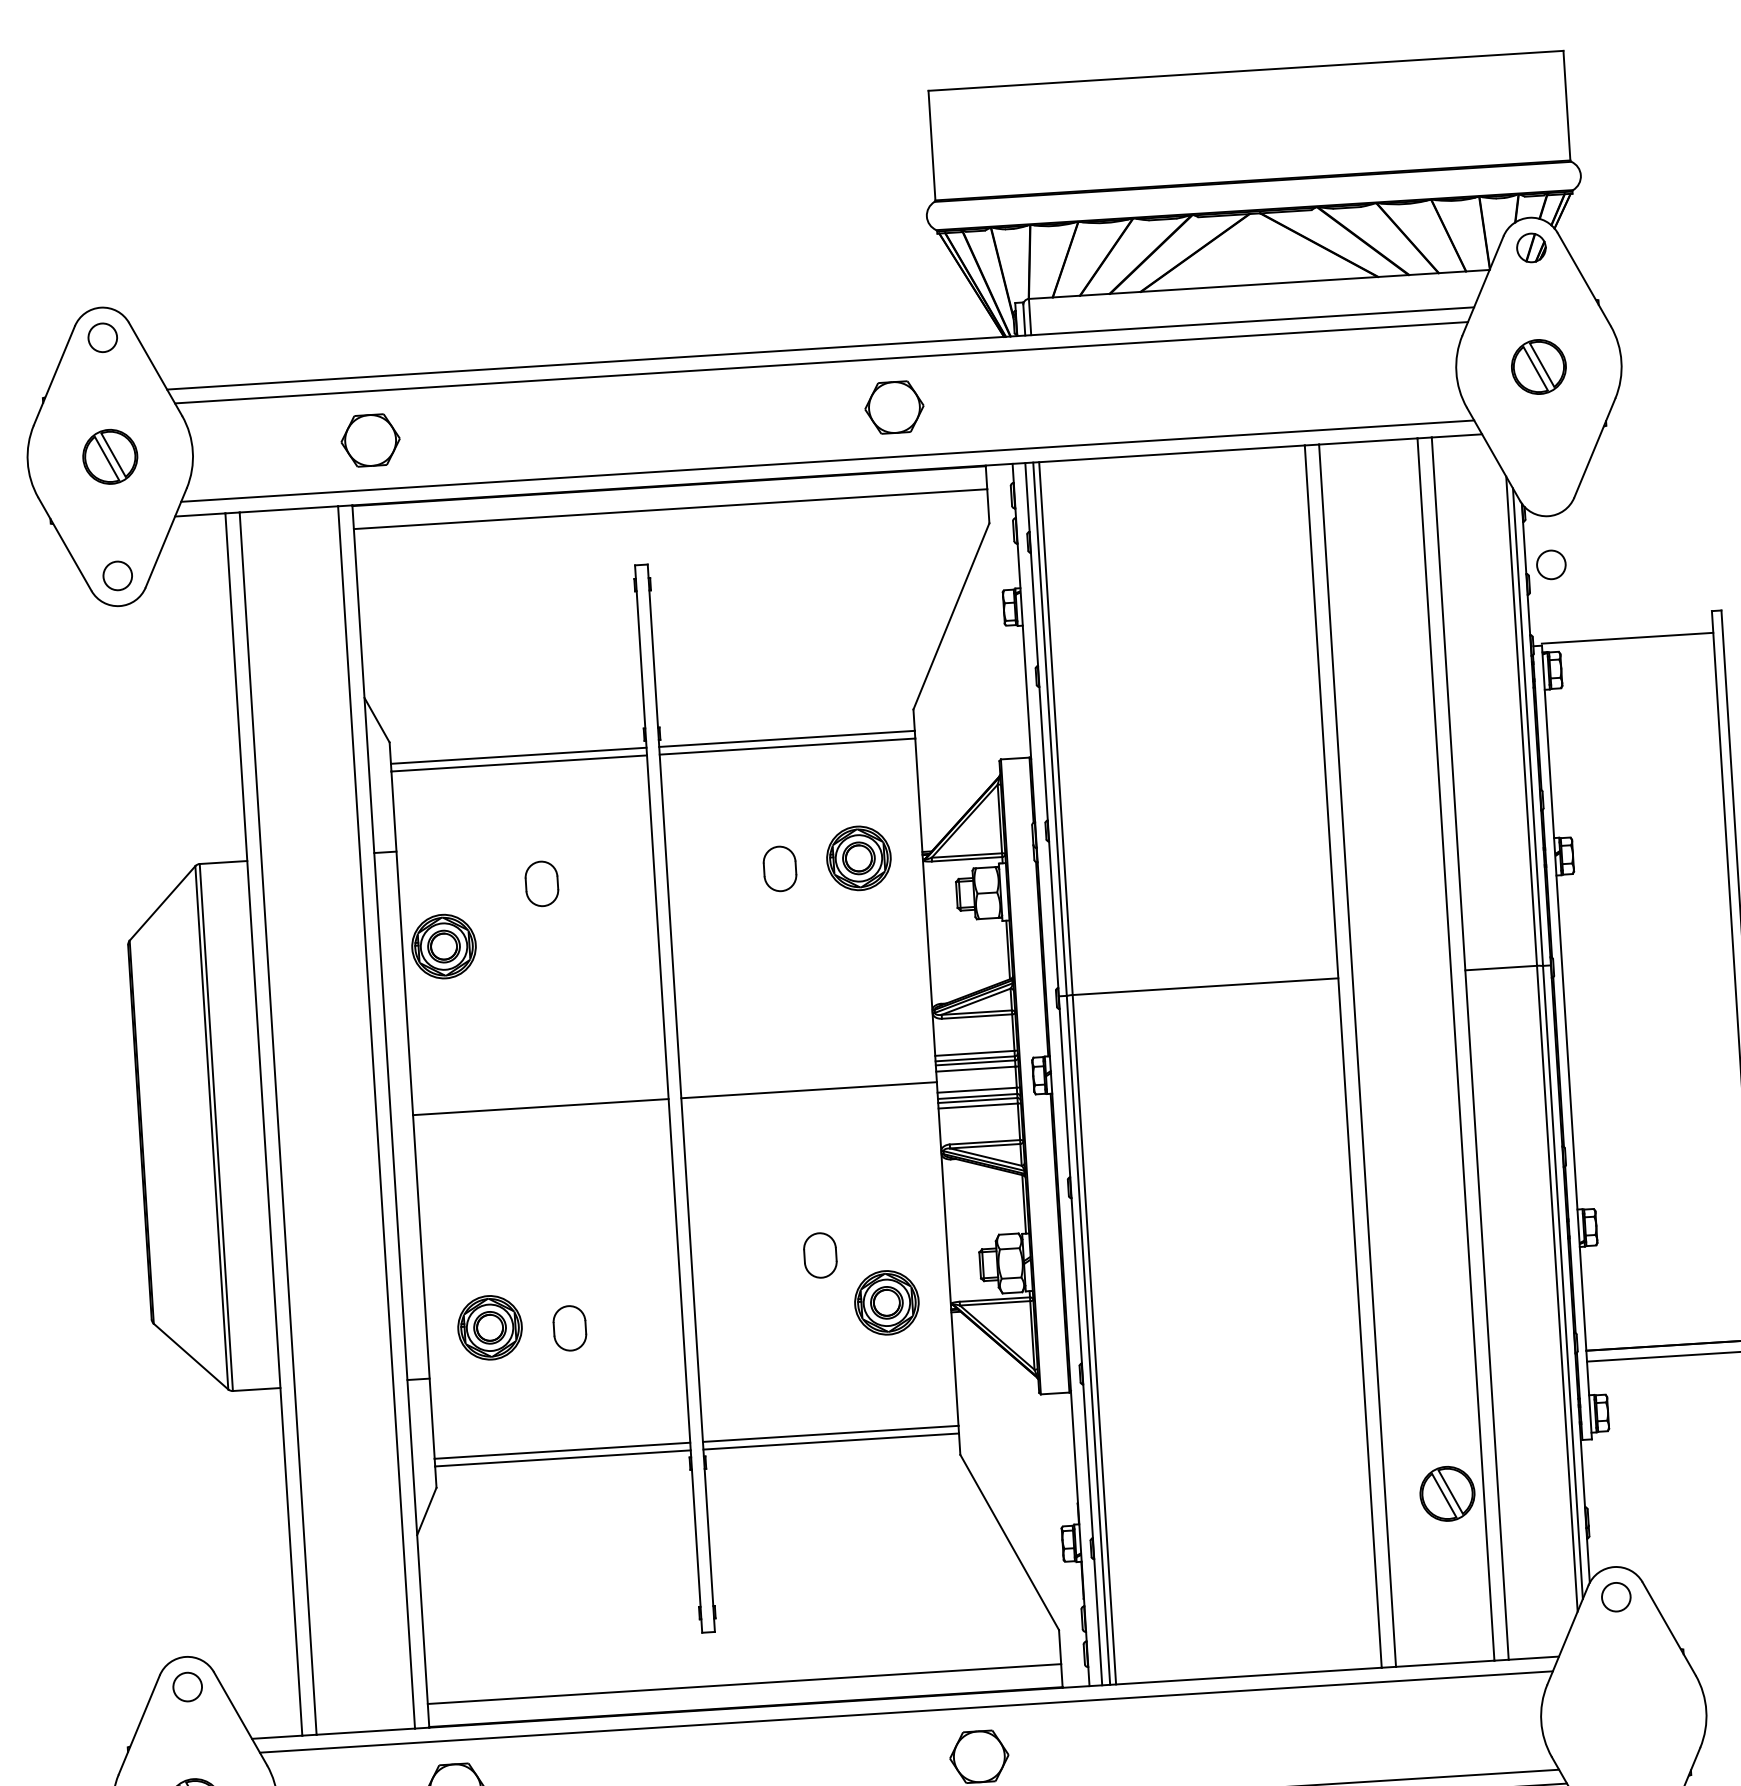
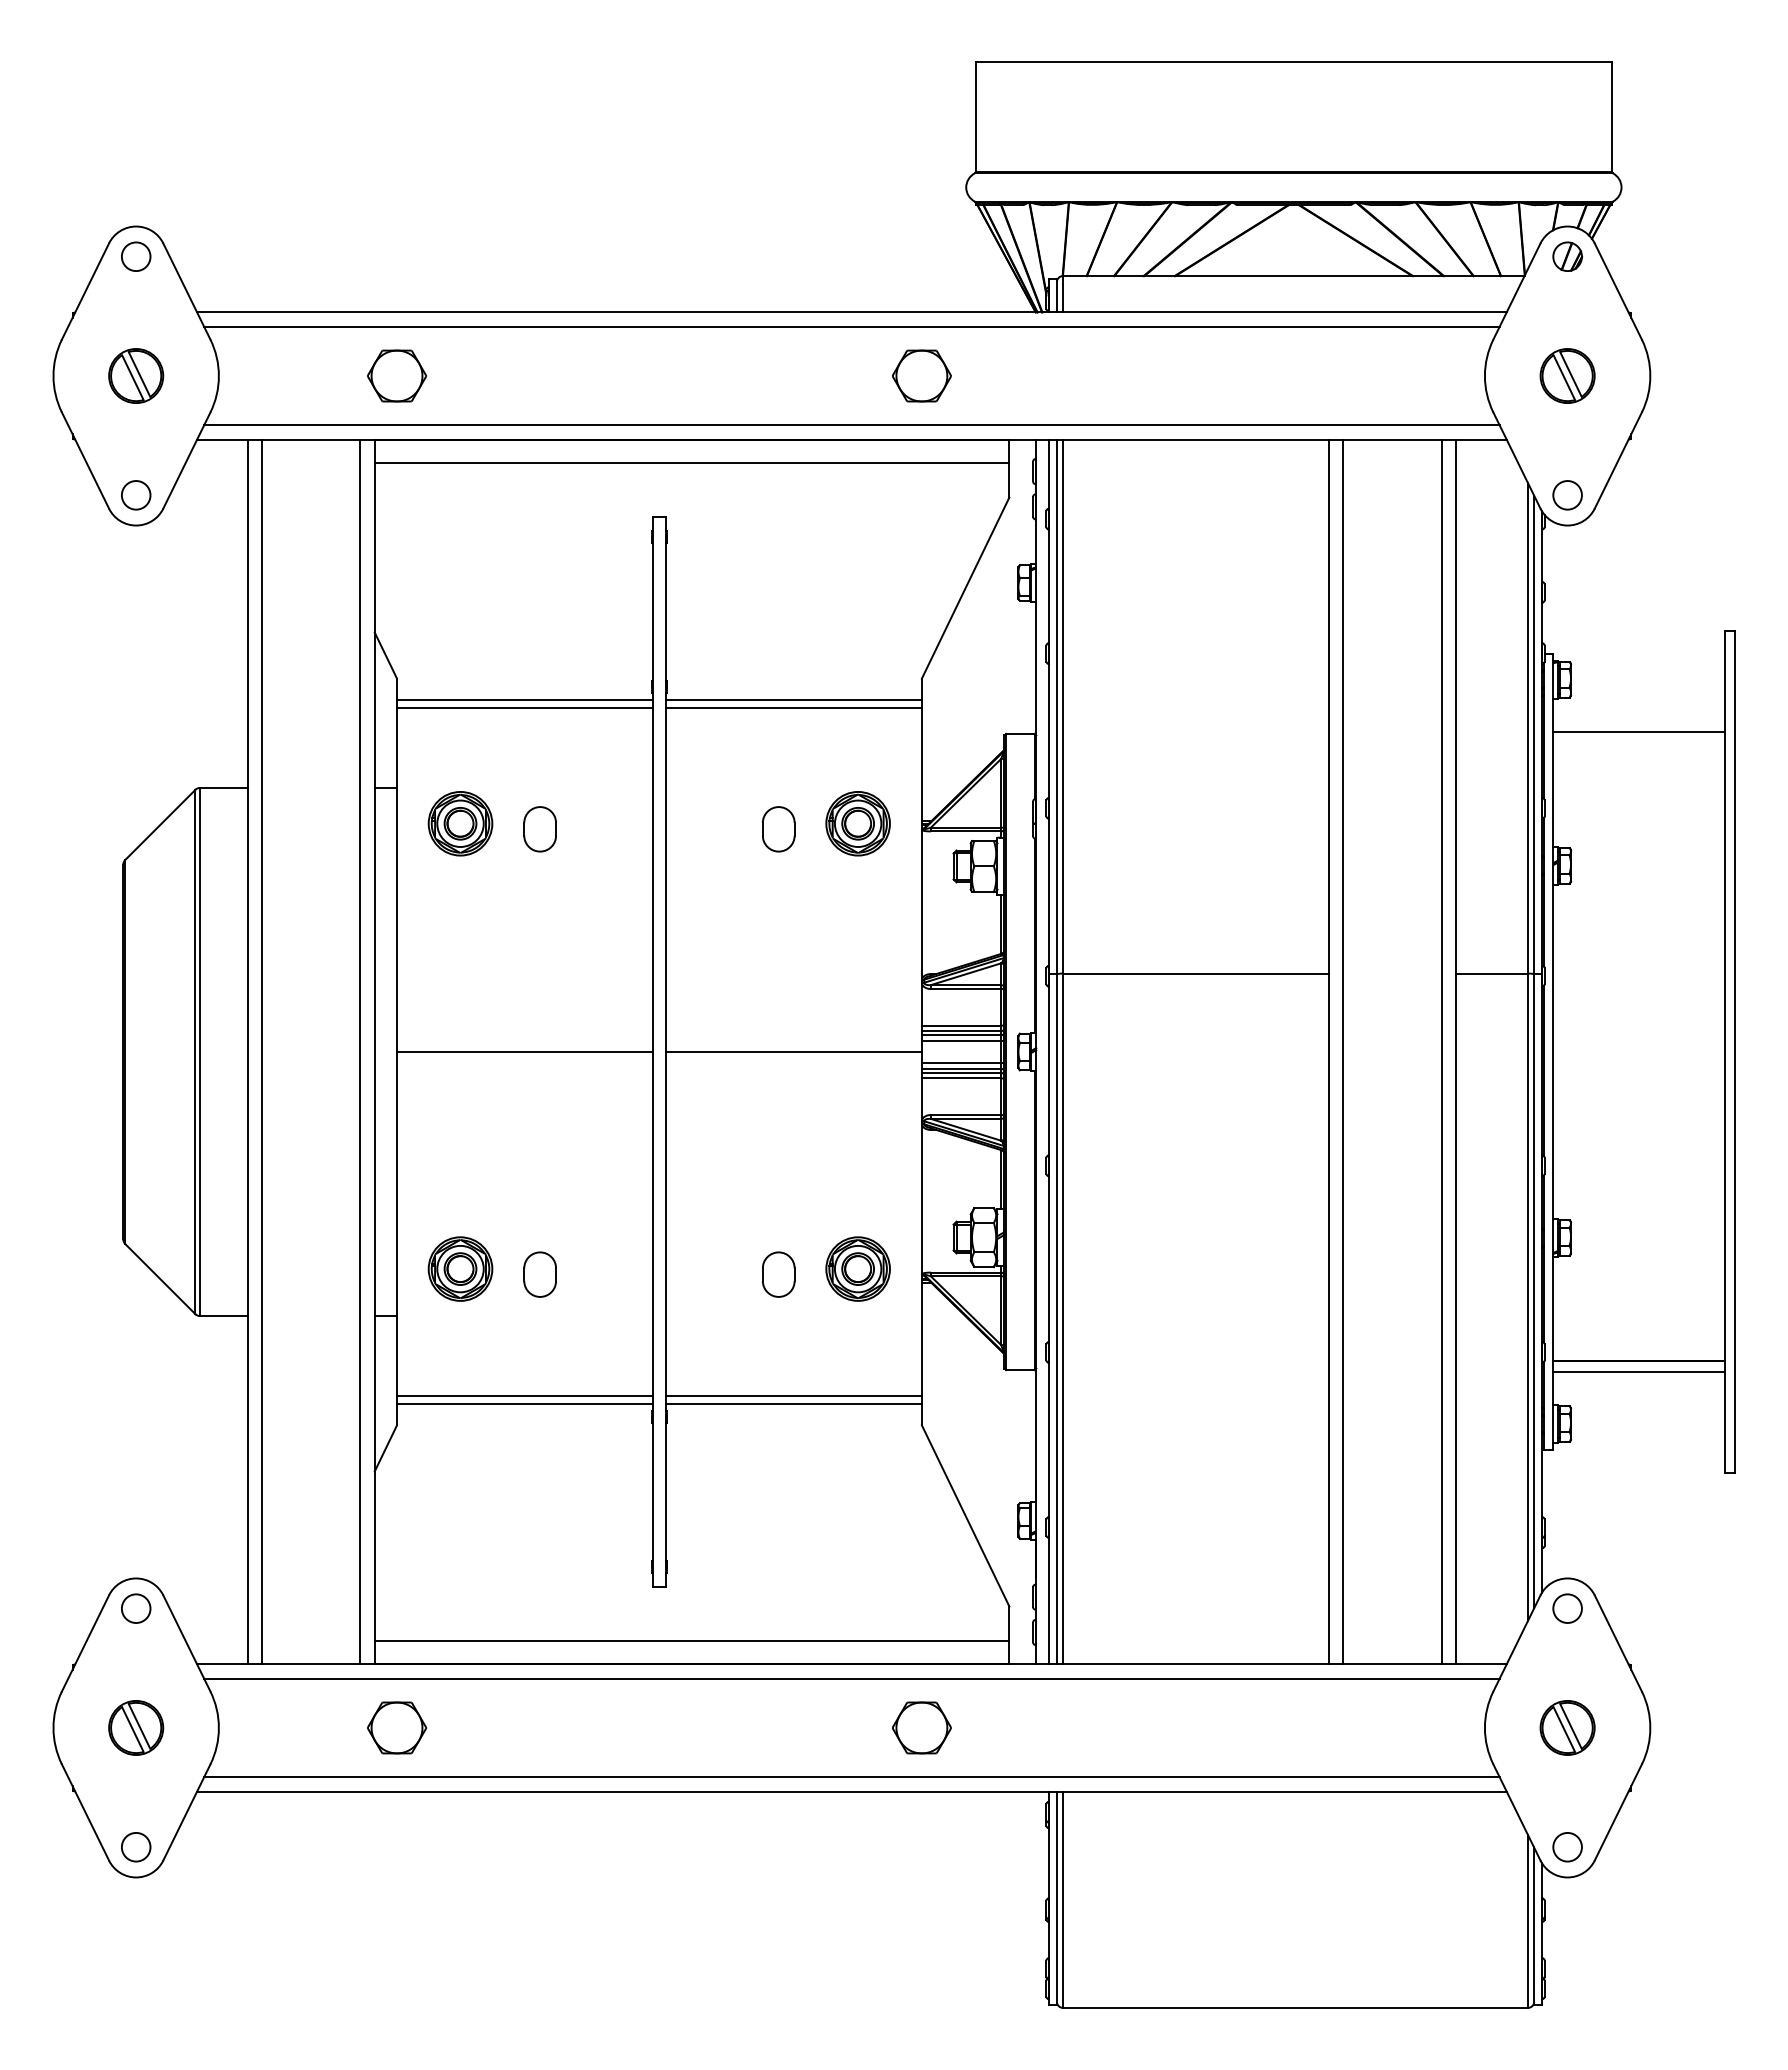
circle: (1551, 565) -> (1567, 495), moved
line: (1627, 638) -> (1638, 732), moved
part: (444, 946) -> (460, 823), moved
part: (820, 1255) -> (778, 1274), moved
part: (1447, 1493) -> (1567, 1727), moved

